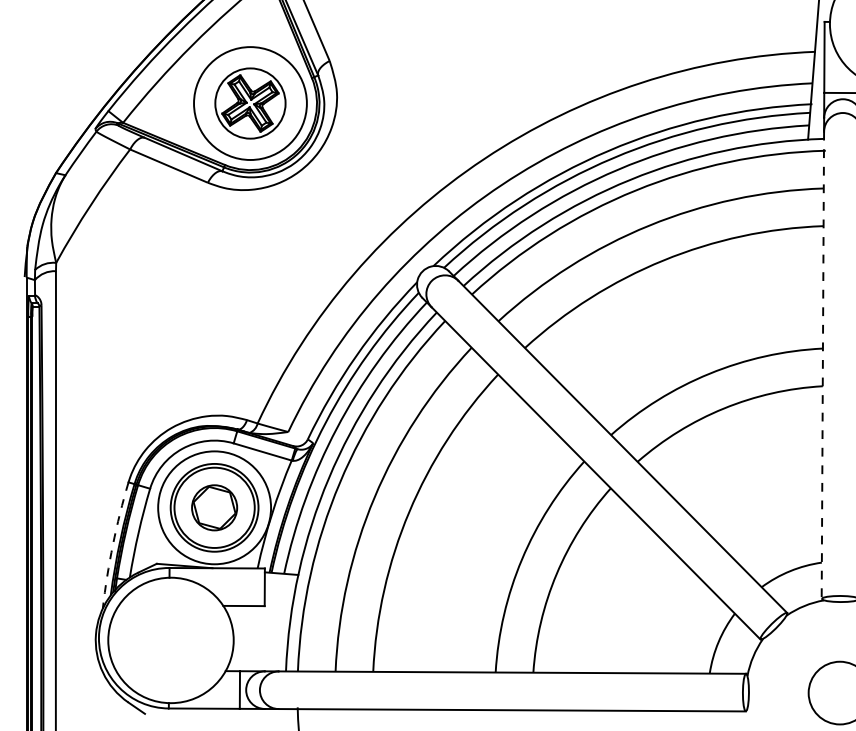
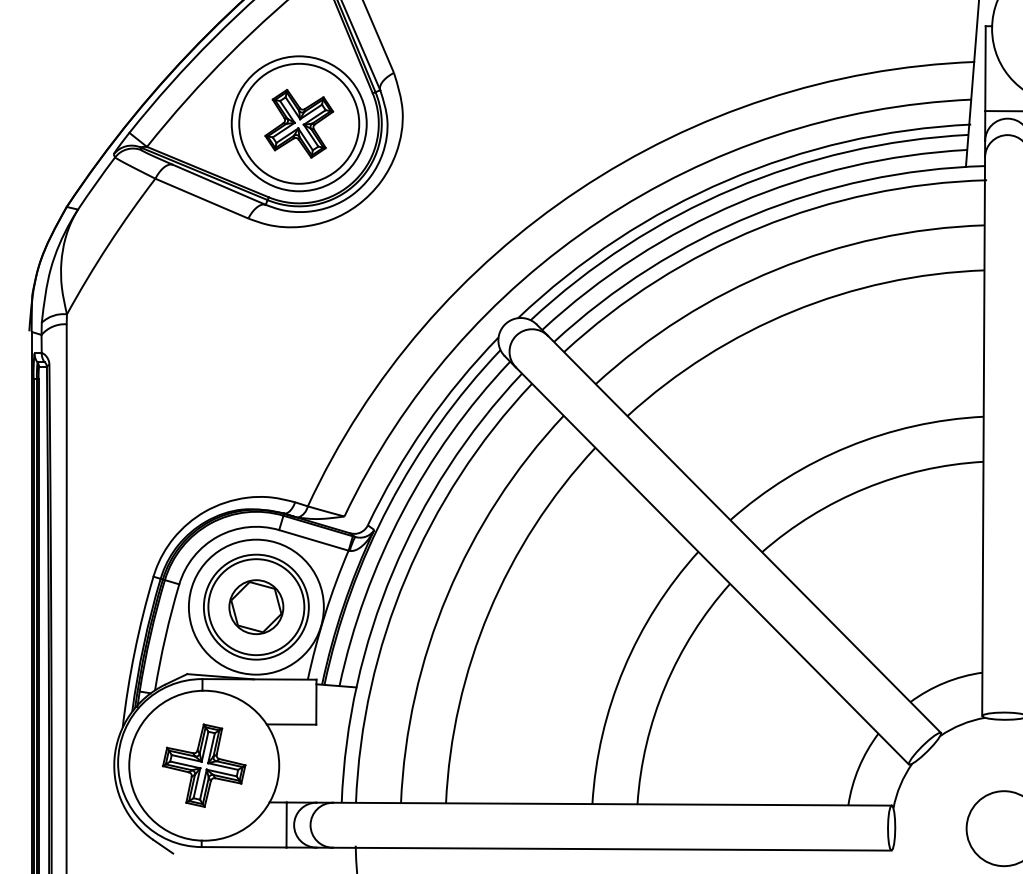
circle: (250, 103) -> (299, 123), size x1.43
line: (822, 365) -> (983, 437), dashed -> solid
arc: (112, 544) -> (134, 651), dashed -> solid
part: (170, 639) -> (203, 764), added

